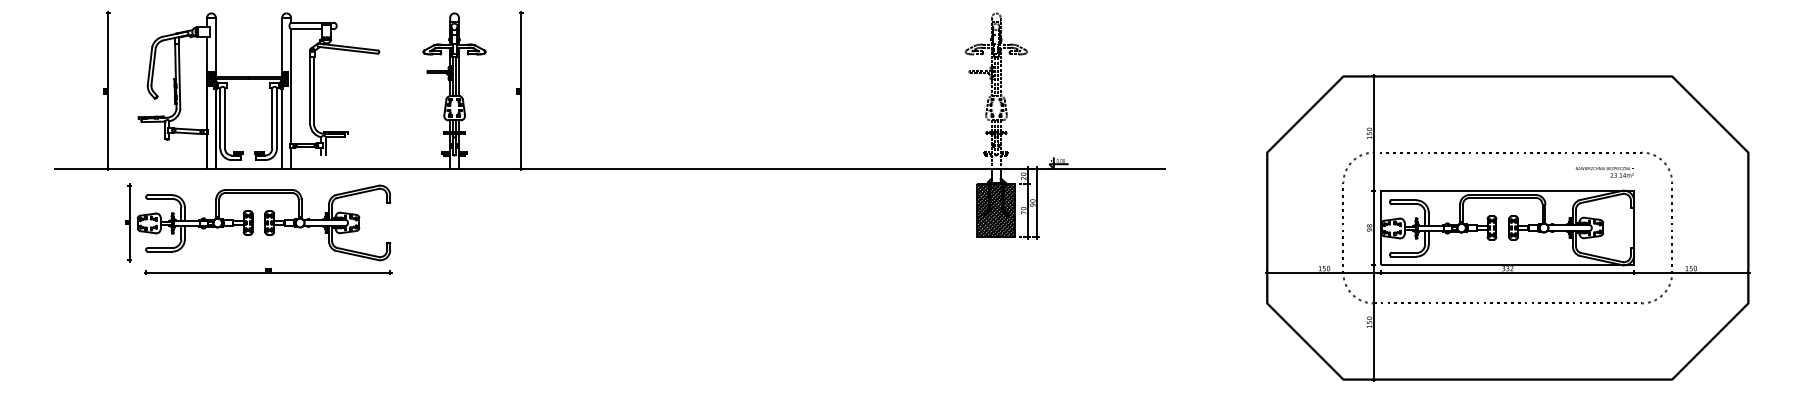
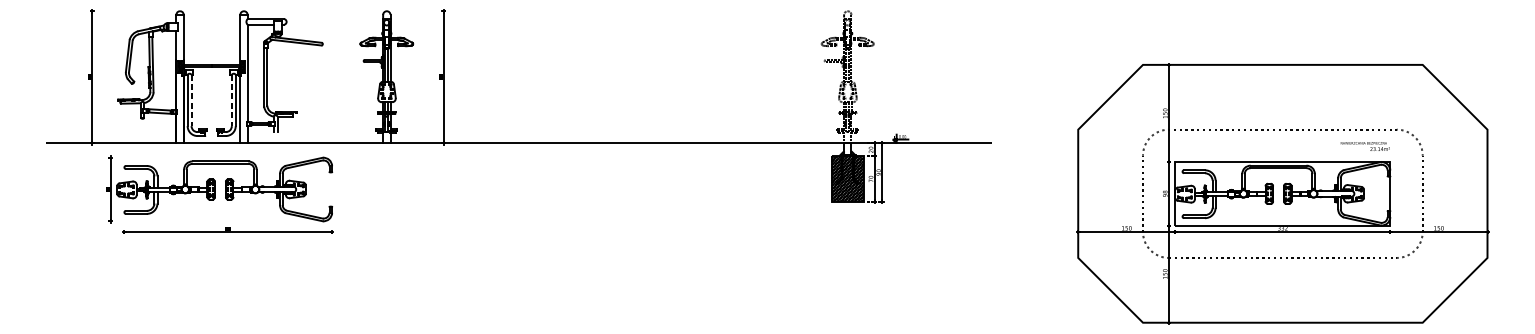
line: (224, 118) -> (191, 100), solid -> dashed
line: (272, 118) -> (231, 100), solid -> dashed

